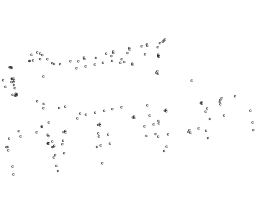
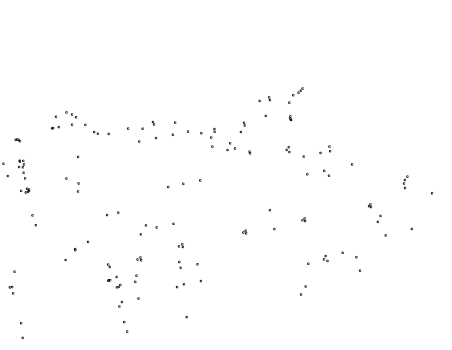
part: (119, 56) -> (226, 138), moved
part: (220, 101) -> (405, 182), moved
part: (40, 104) -> (72, 184), moved
part: (112, 108) -> (183, 182), moved
part: (151, 128) -> (316, 160), moved
part: (197, 132) -> (340, 260), moved
part: (19, 133) -> (33, 219), moved
part: (56, 150) -> (124, 293), moved

